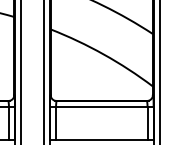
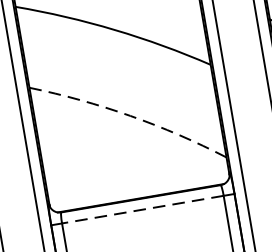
arc: (103, 54) -> (129, 116), solid -> dashed
line: (101, 107) -> (142, 210), solid -> dashed

